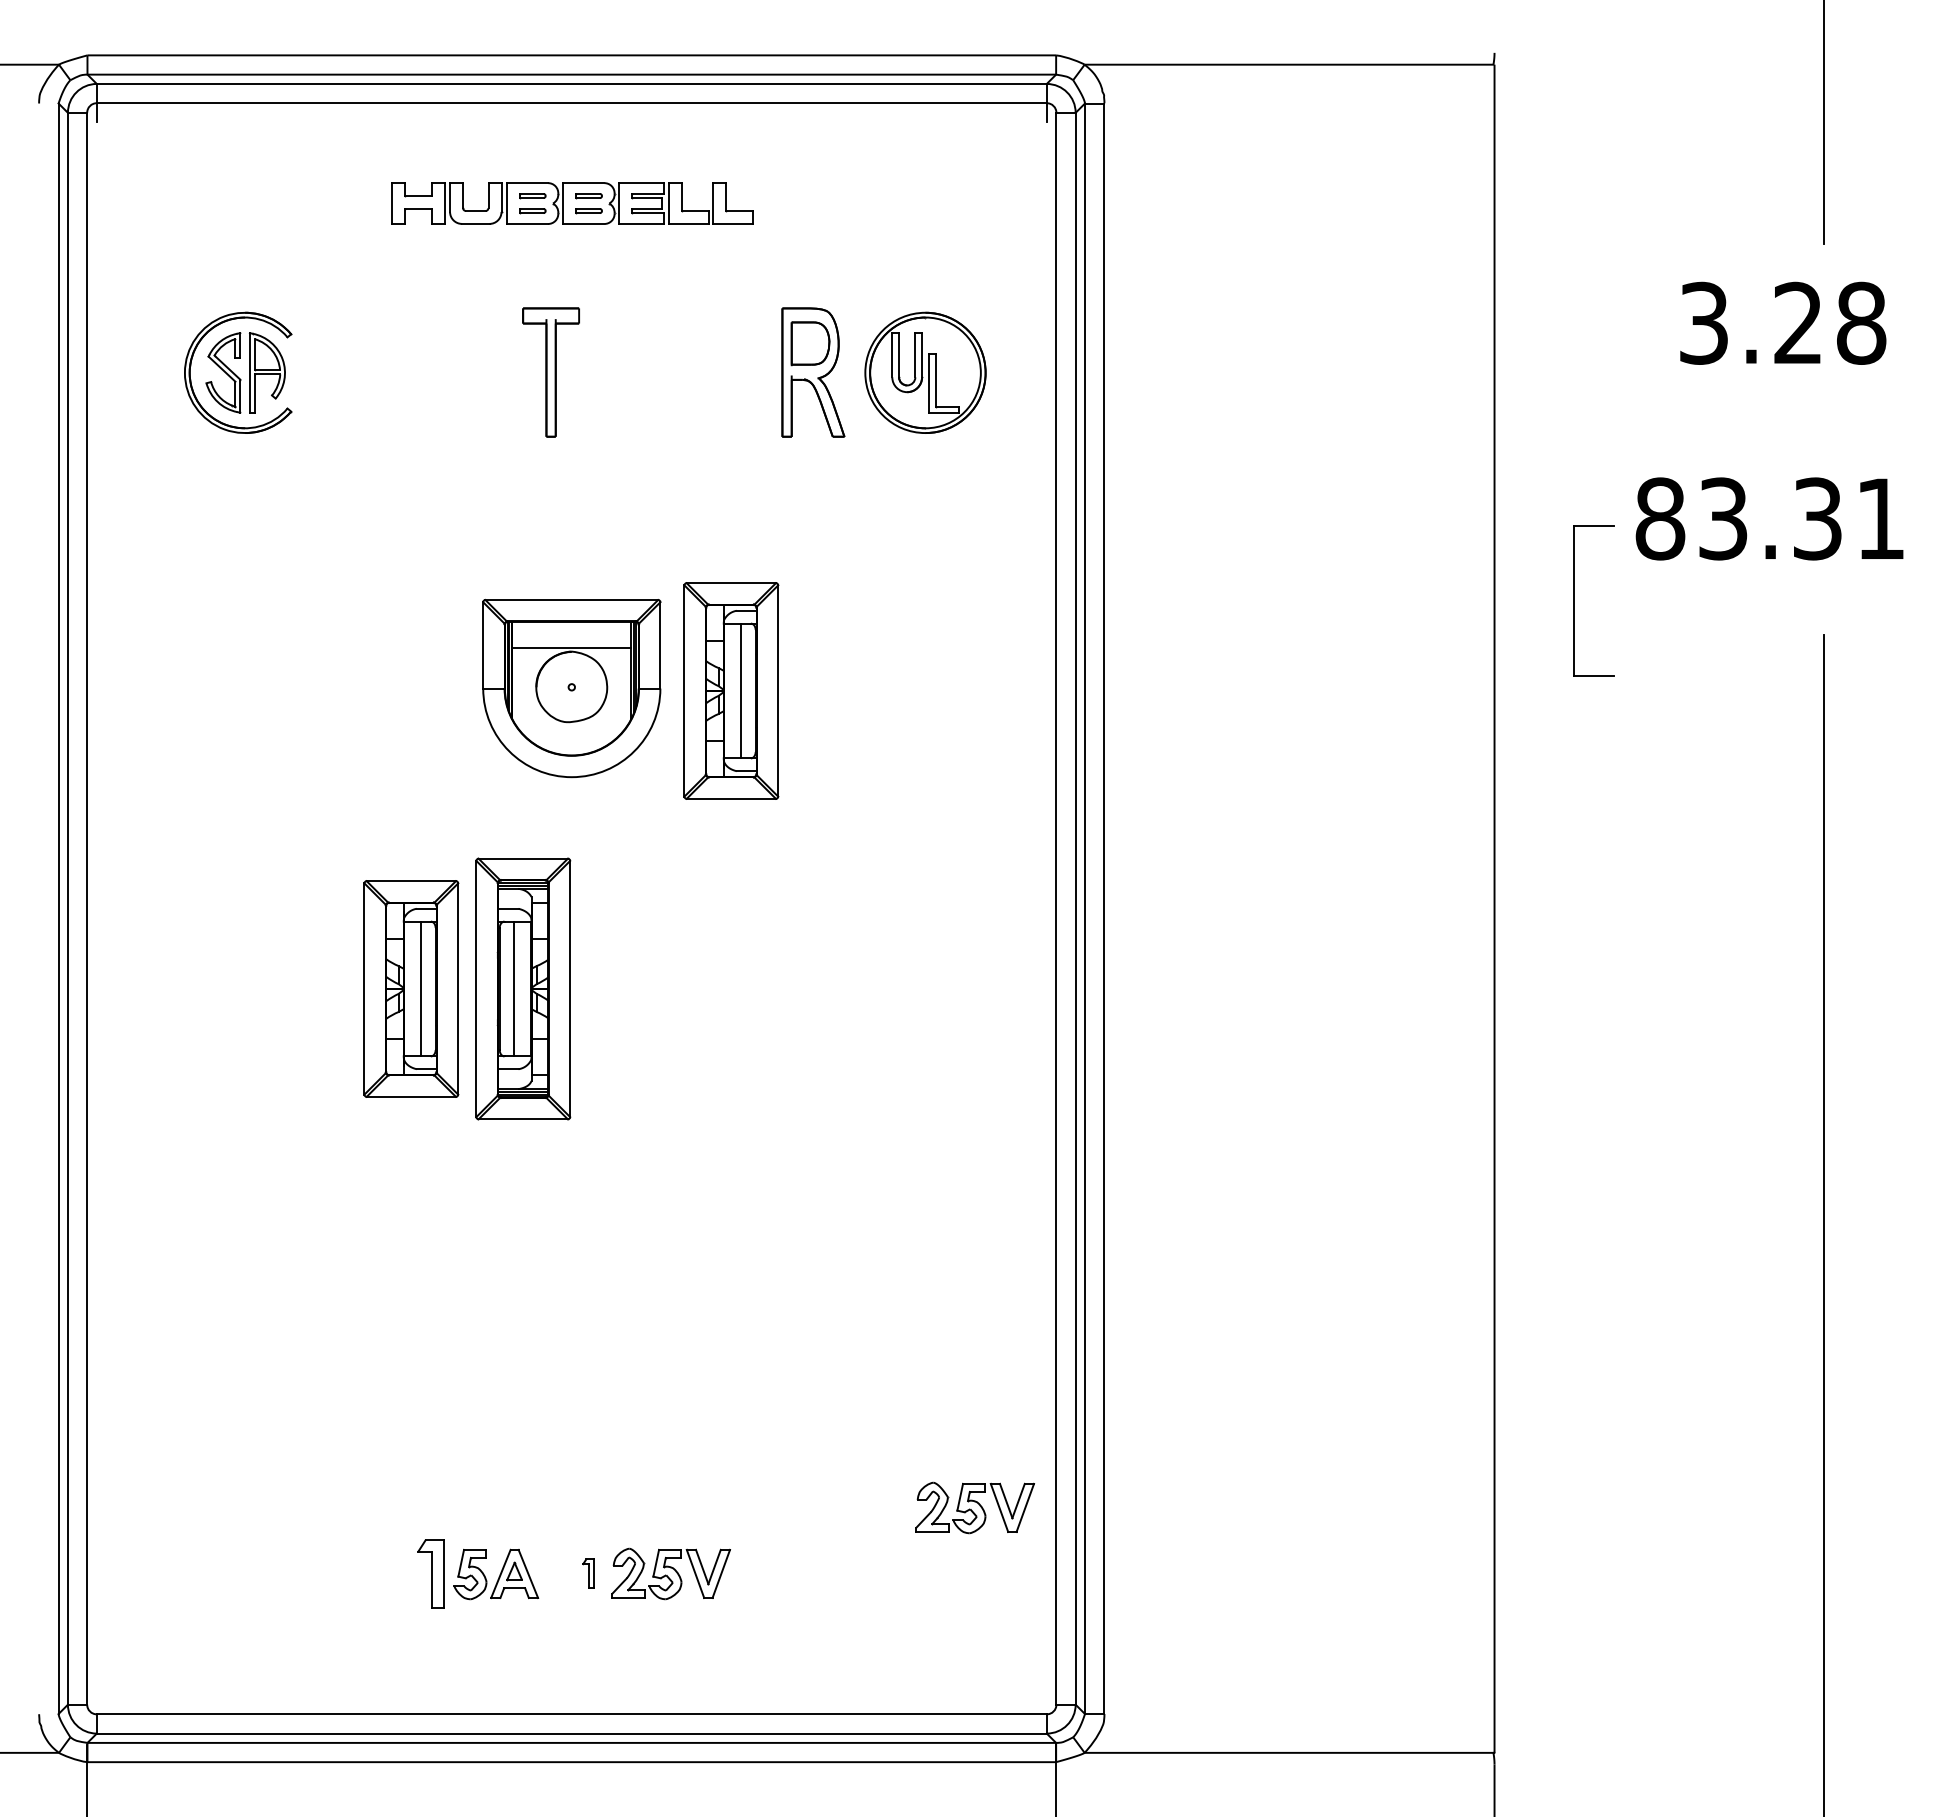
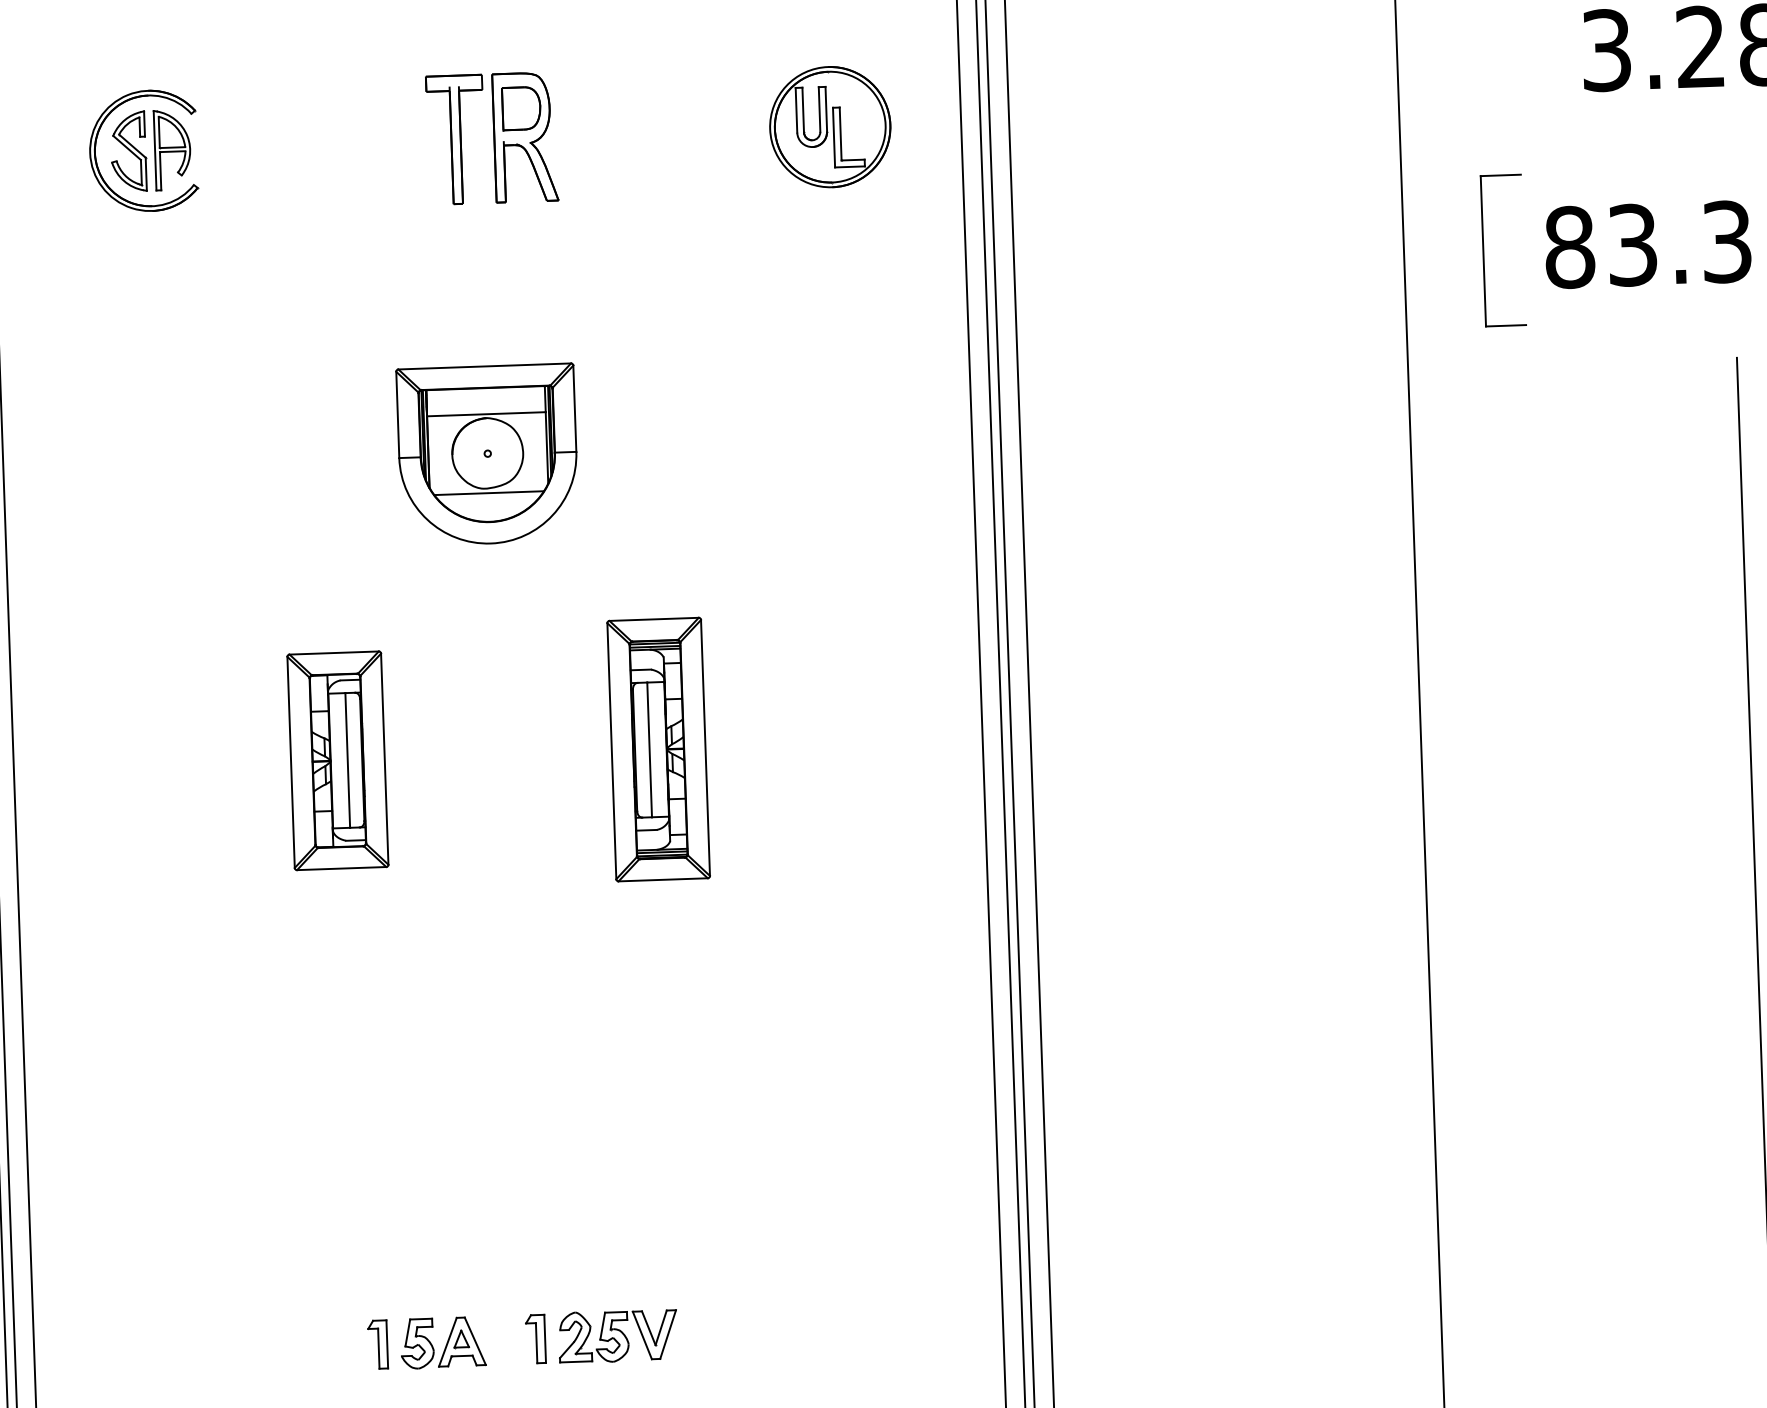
part: (813, 372) -> (525, 137), moved
part: (1574, 600) -> (1484, 250), moved
part: (731, 690) -> (647, 451), removed
line: (571, 726) -> (488, 492), added
part: (523, 988) -> (658, 749), moved
part: (974, 1507) -> (918, 1259), removed
part: (430, 1573) -> (377, 1344), size x0.71
part: (588, 1573) -> (535, 1338), size x1.67

